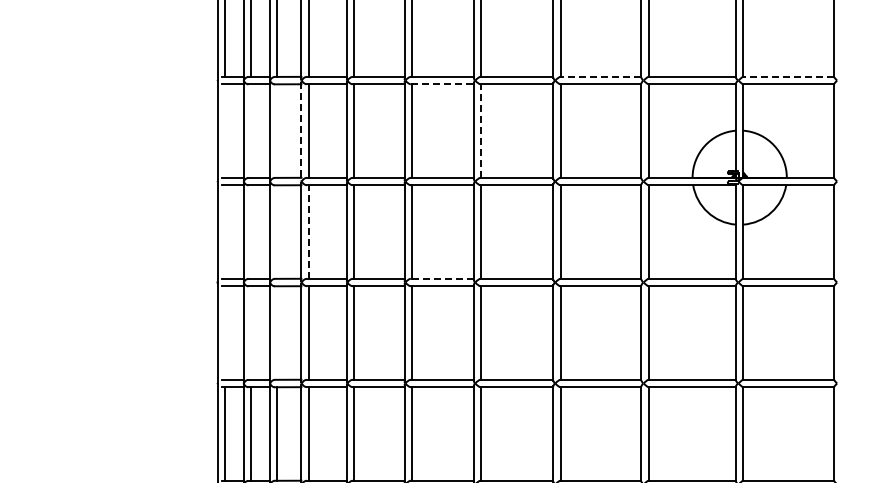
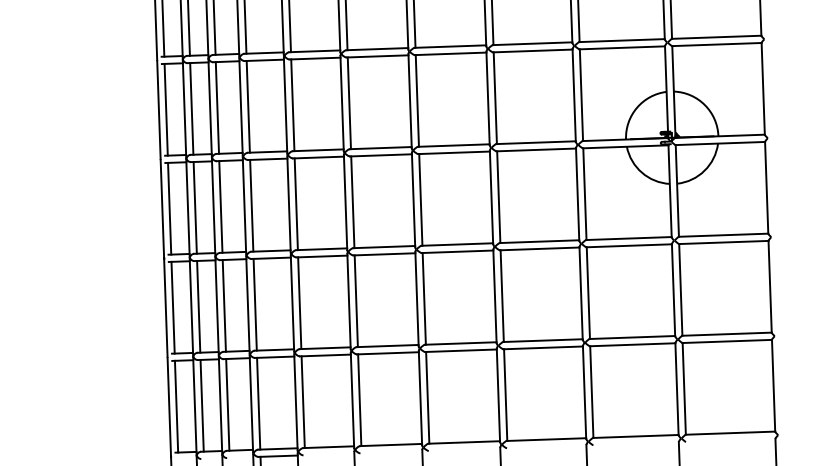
line: (600, 76) -> (532, 43), dashed -> solid
line: (788, 76) -> (716, 36), dashed -> solid
line: (442, 84) -> (377, 56), dashed -> solid
line: (225, 130) -> (166, 109), added
line: (251, 130) -> (192, 108), added
line: (277, 130) -> (217, 107), added
line: (301, 131) -> (241, 107), dashed -> solid
line: (481, 131) -> (417, 101), dashed -> solid
line: (225, 231) -> (170, 208), added
line: (251, 231) -> (195, 207), added
line: (277, 231) -> (221, 206), added
line: (308, 232) -> (251, 206), dashed -> solid
line: (442, 278) -> (384, 246), dashed -> solid
line: (225, 332) -> (173, 307), added
line: (251, 332) -> (198, 306), added
line: (277, 332) -> (224, 305), added

